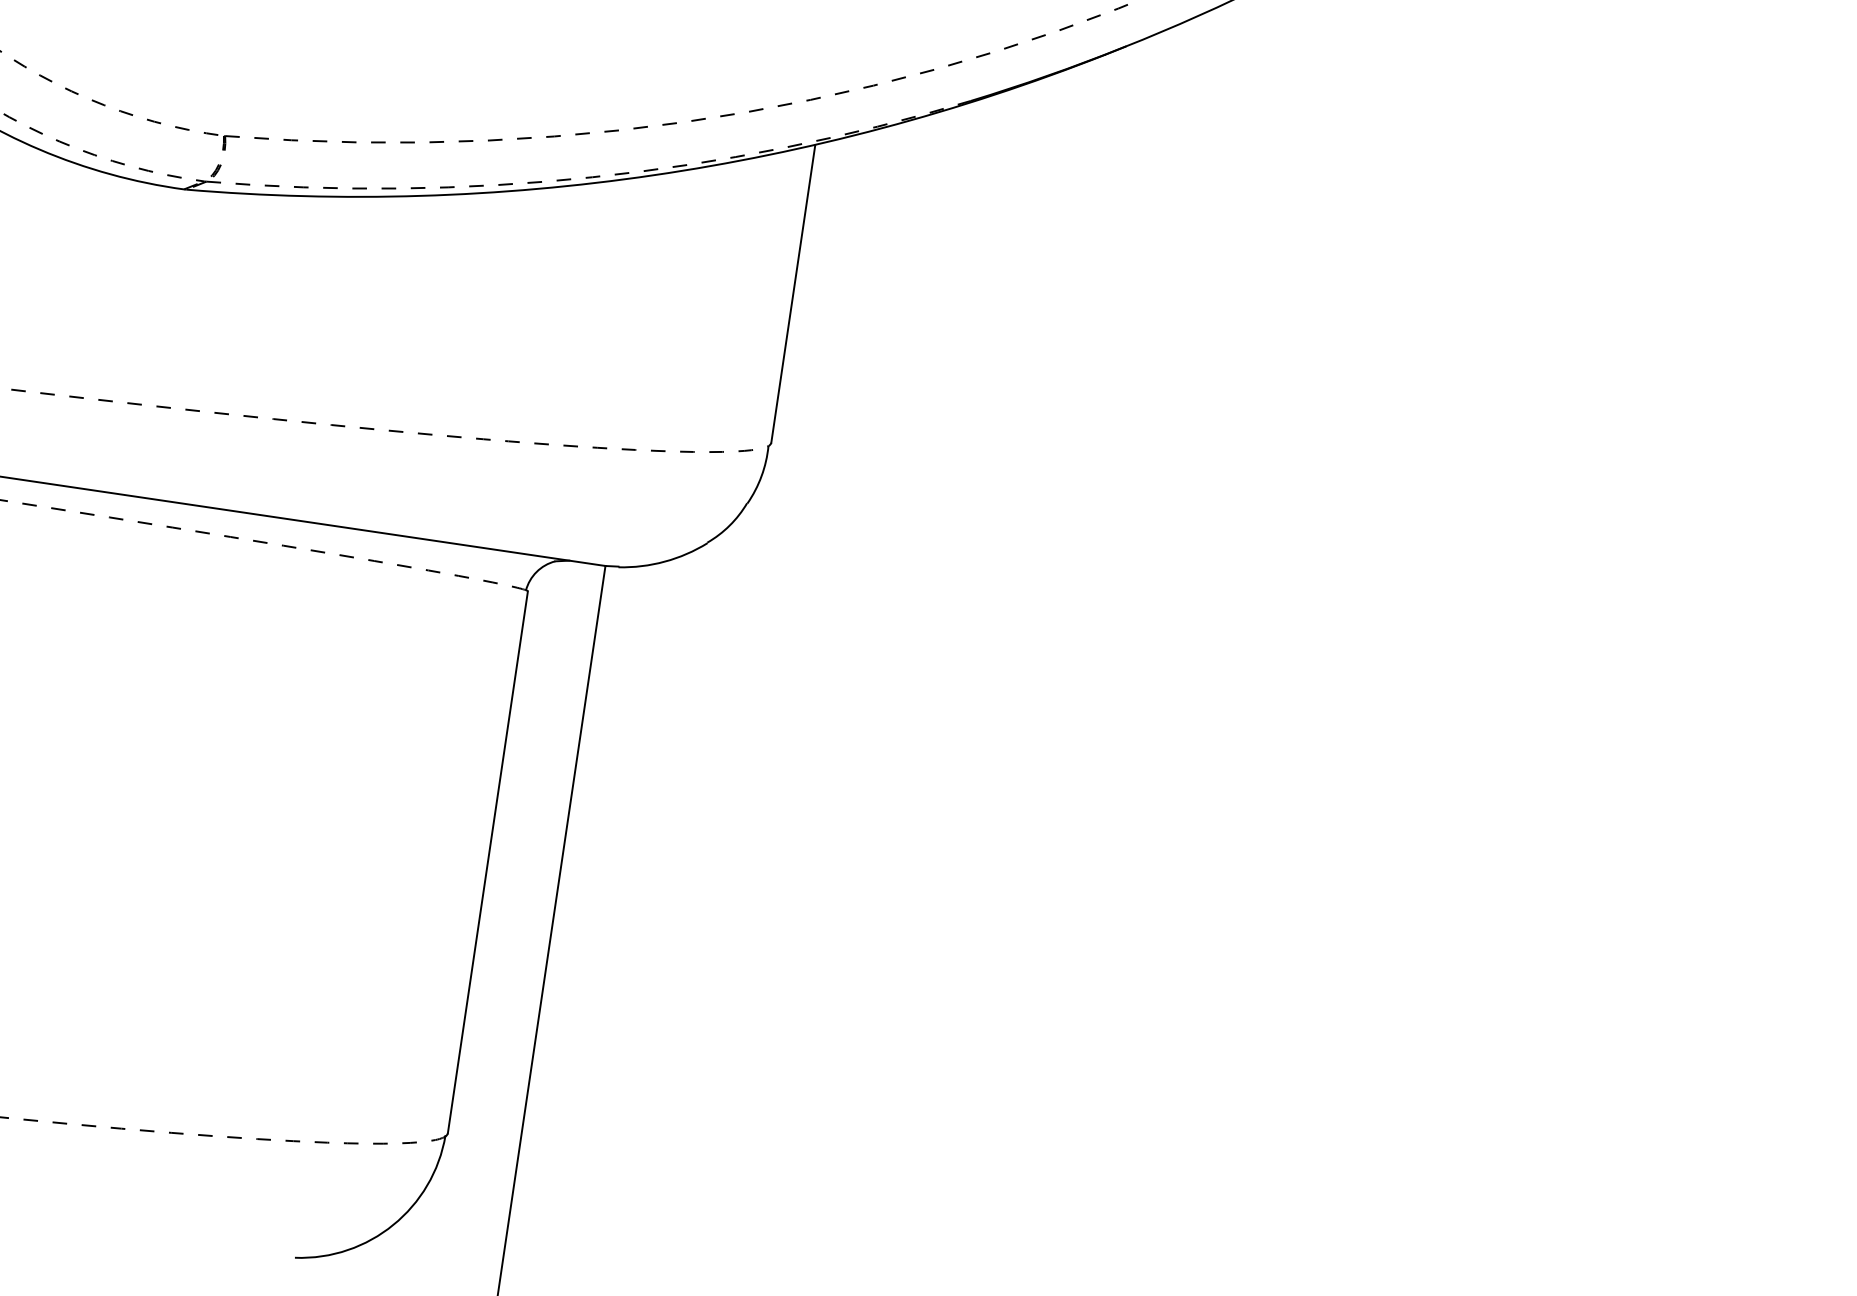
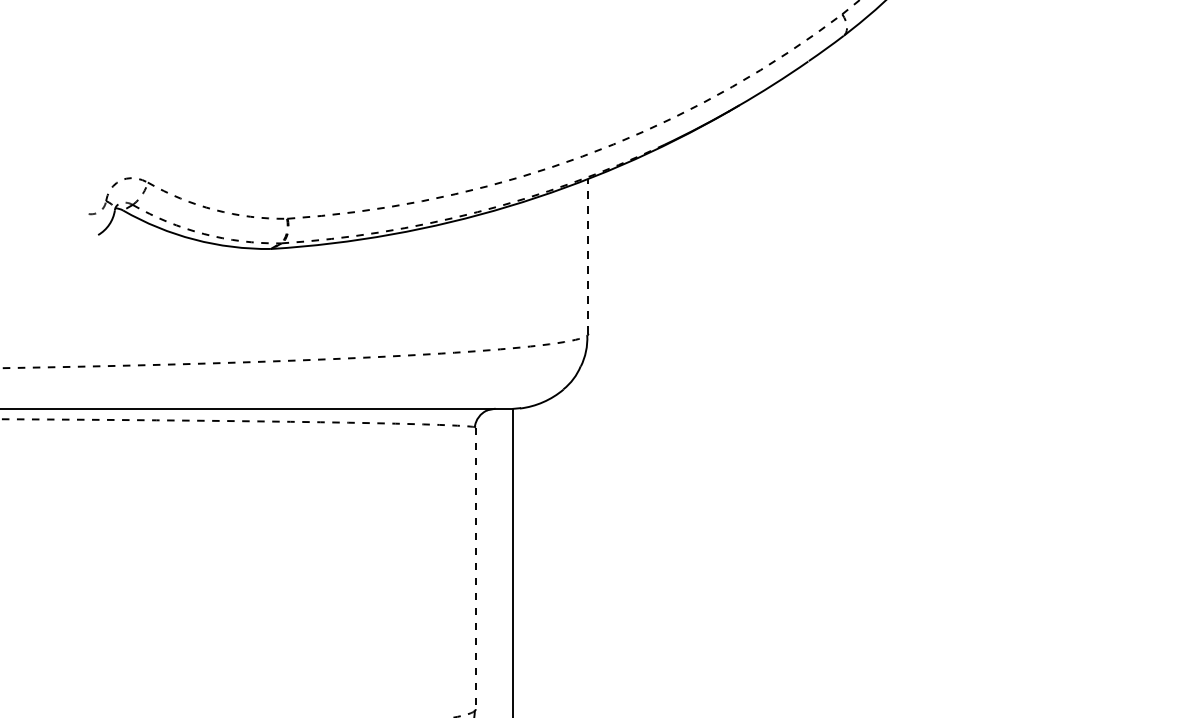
line: (793, 292) -> (588, 255), solid -> dashed
line: (487, 862) -> (475, 568), solid -> dashed

